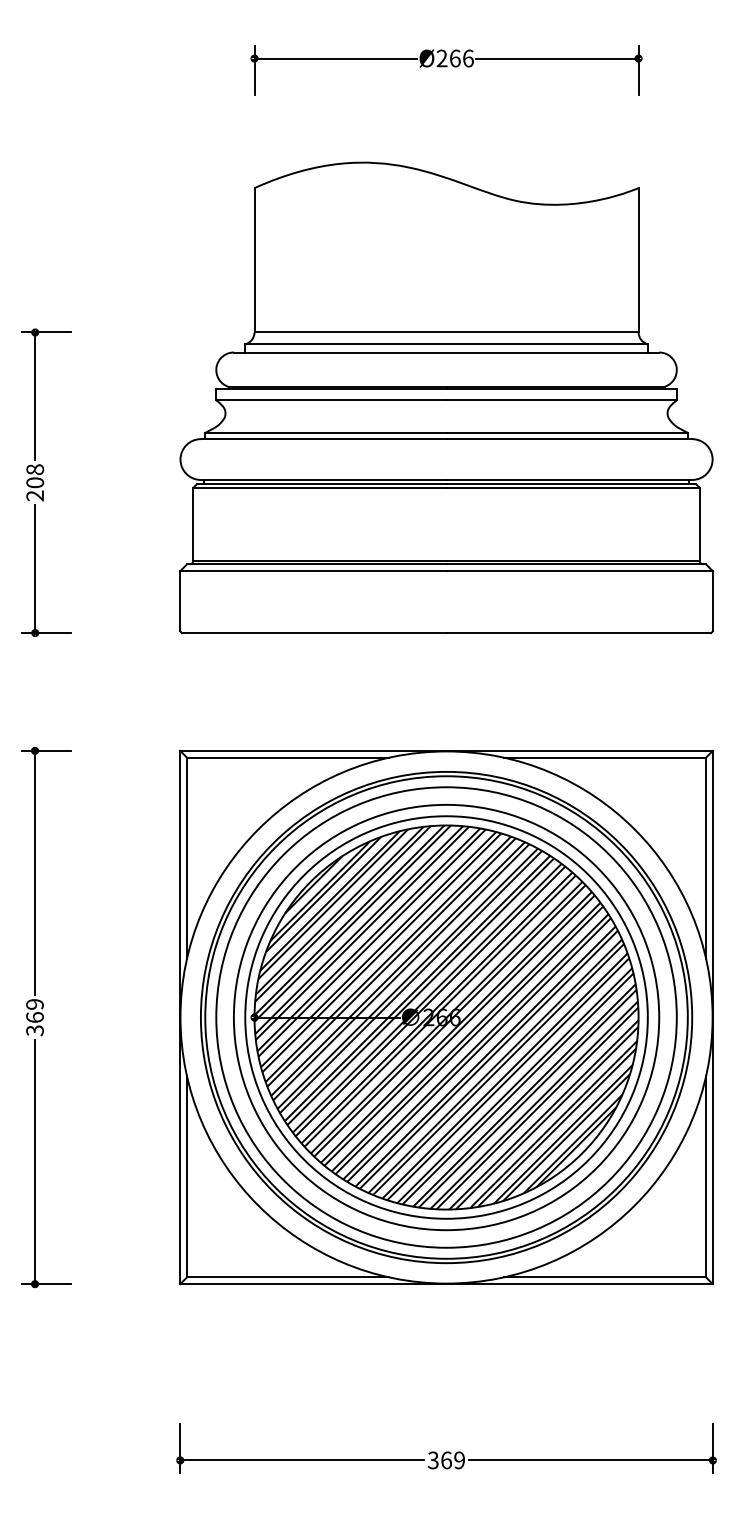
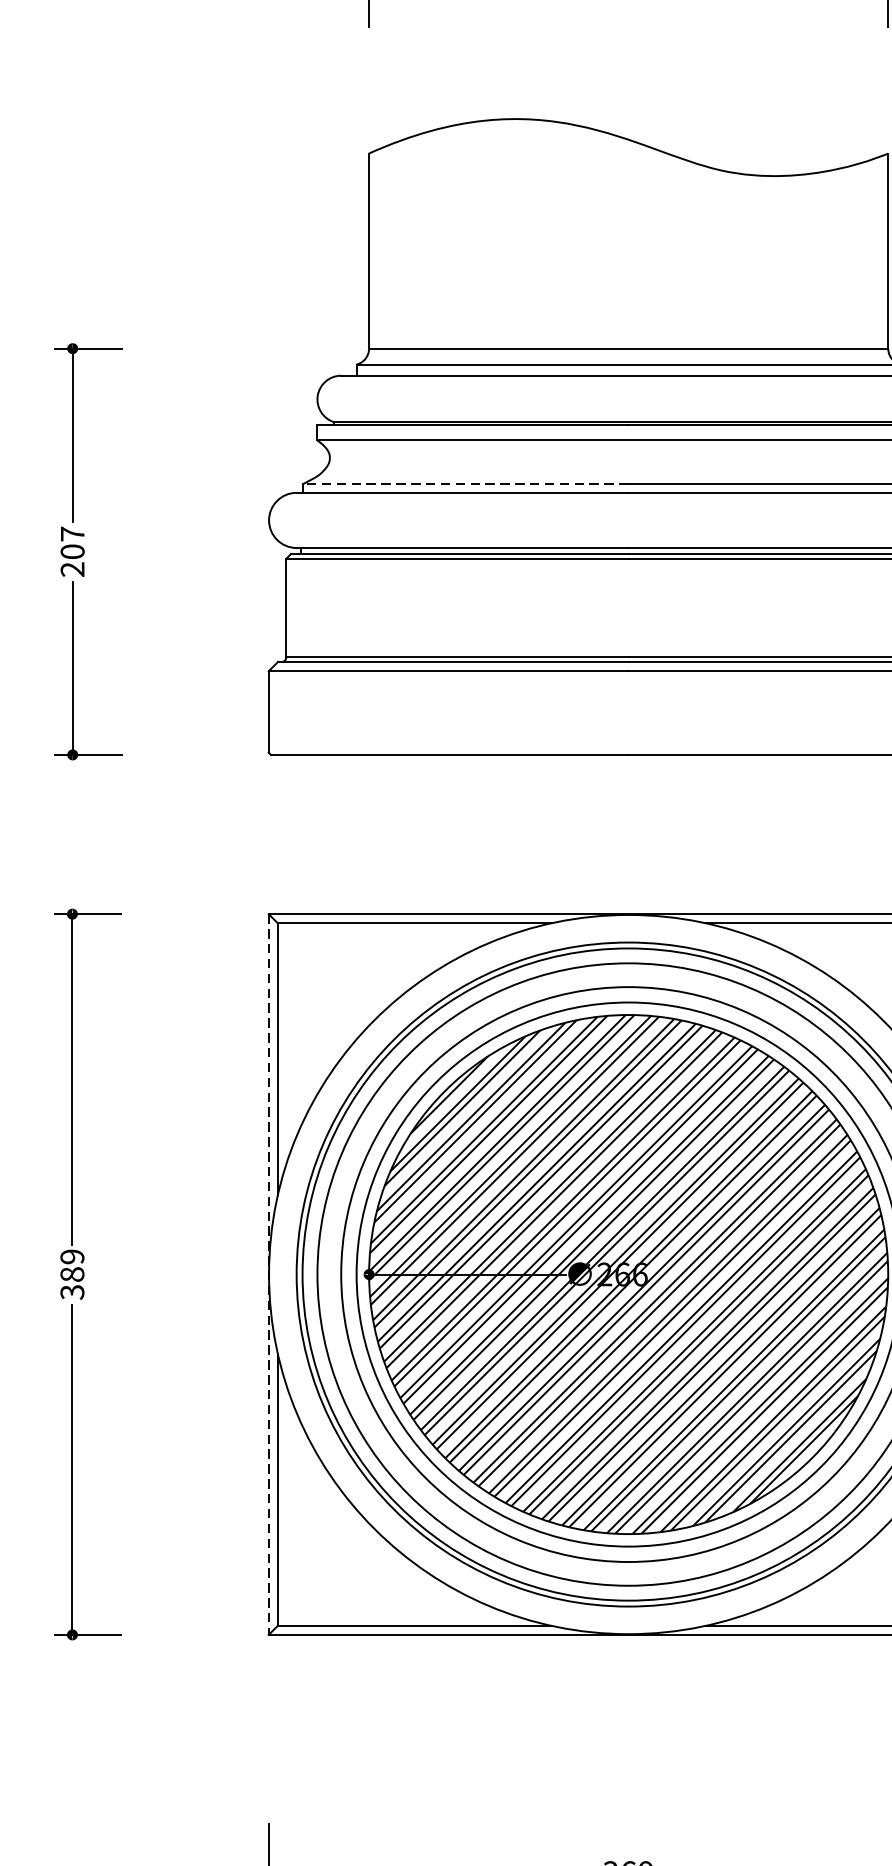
line: (325, 432) -> (465, 483), solid -> dashed
text: (35, 469) -> (73, 533), 208 -> 207
text: (34, 1017) -> (71, 1274), 369 -> 389
line: (180, 1017) -> (269, 1274), solid -> dashed

